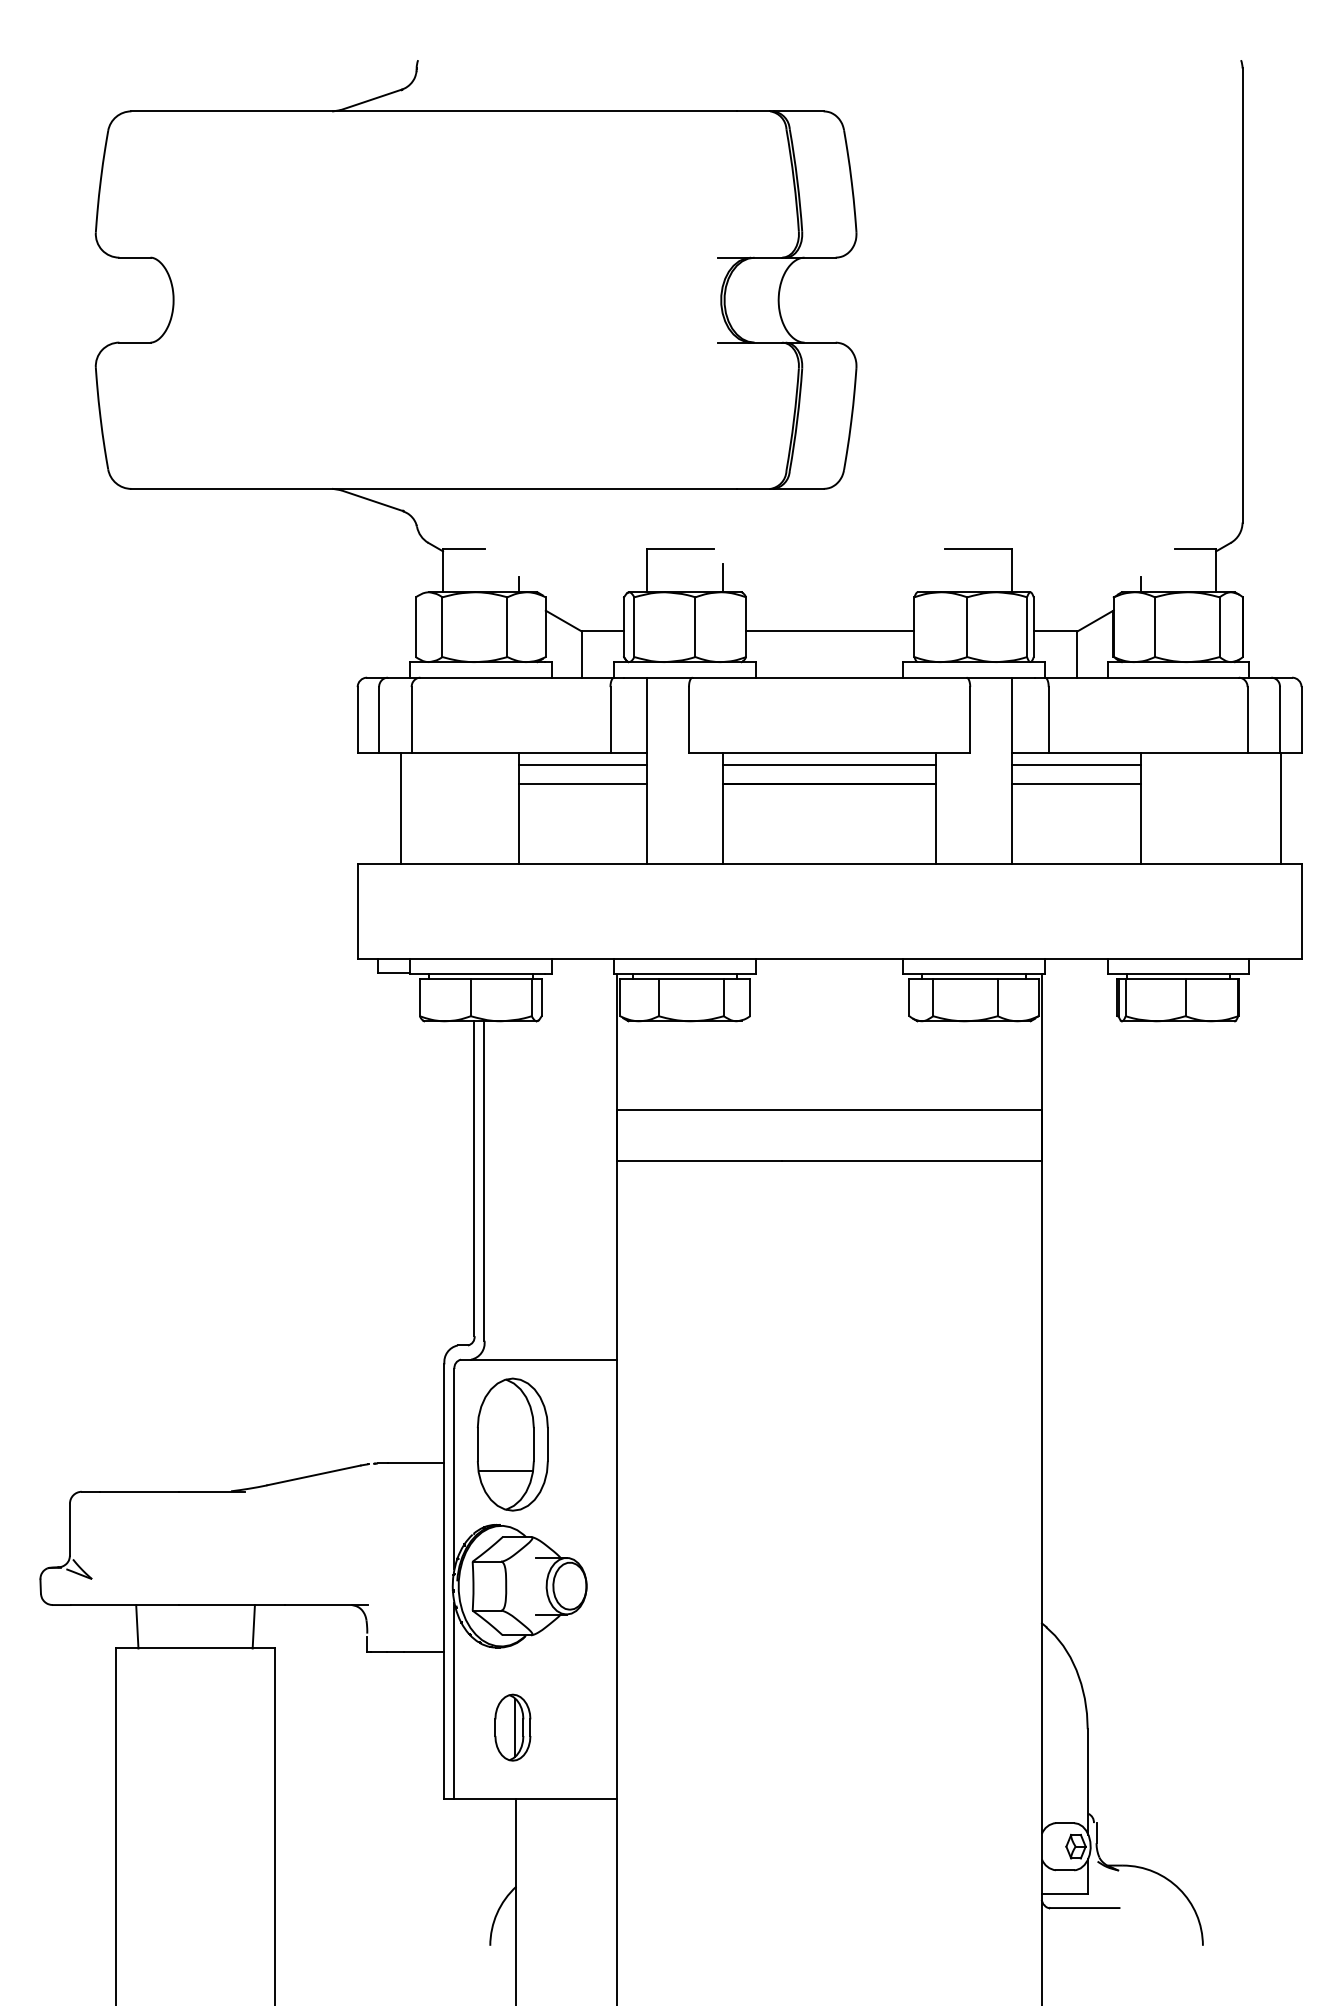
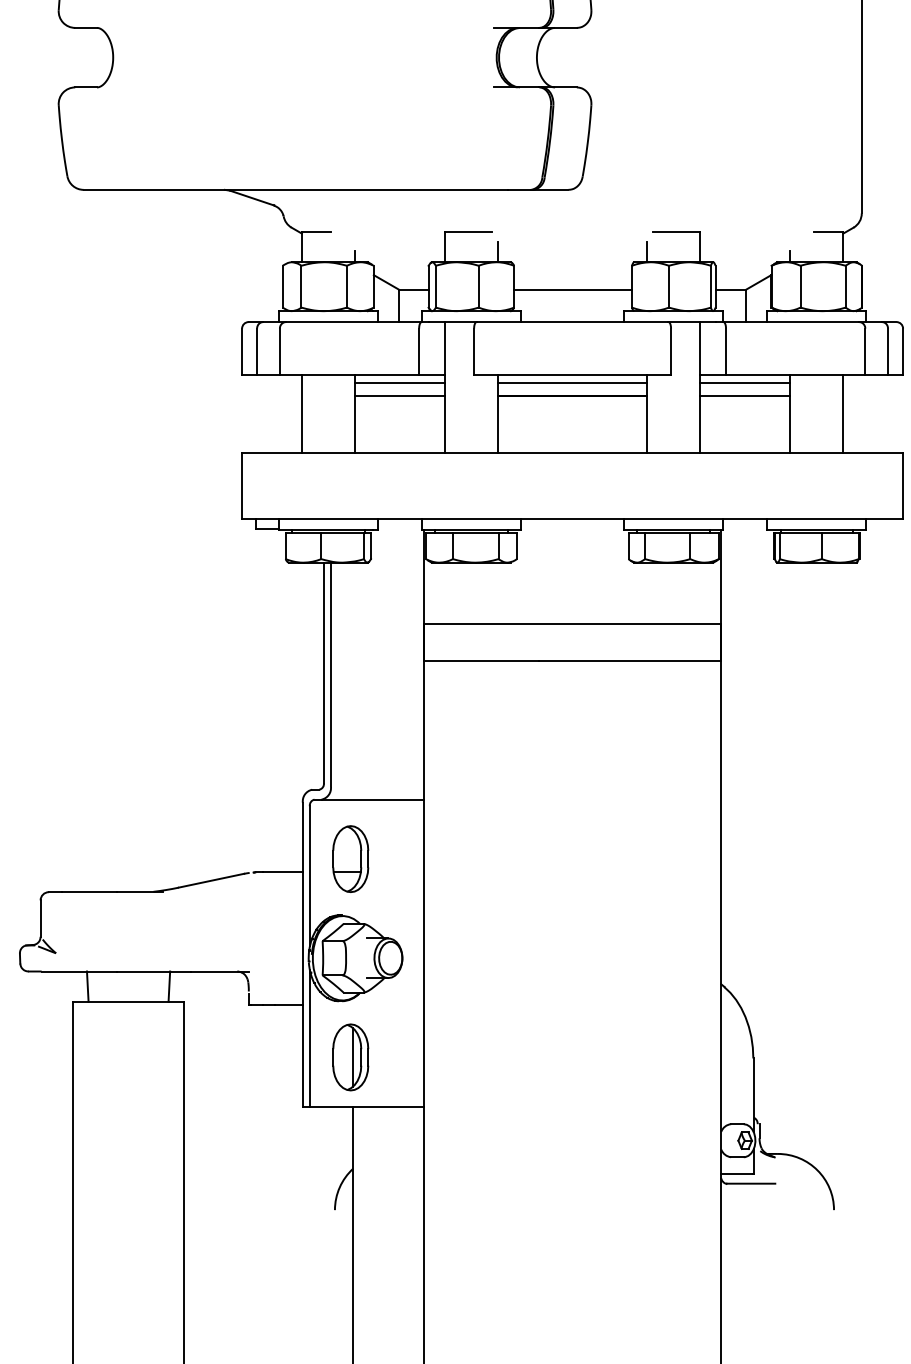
line: (936, 577) -> (647, 251), added
line: (401, 808) -> (302, 413), moved
line: (1281, 808) -> (843, 413), moved
part: (512, 1444) -> (350, 859), size x0.71
part: (512, 1727) -> (350, 1057), size x1.43

